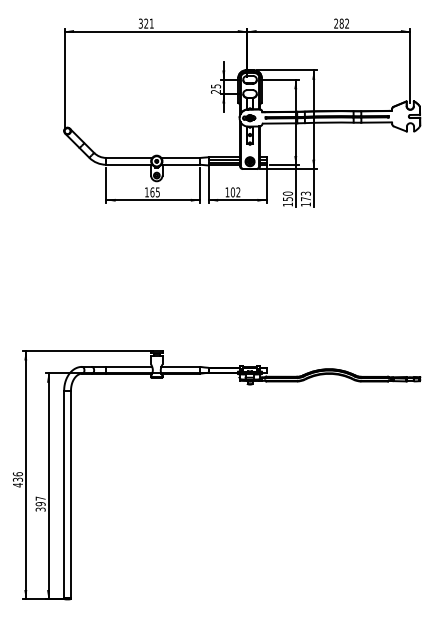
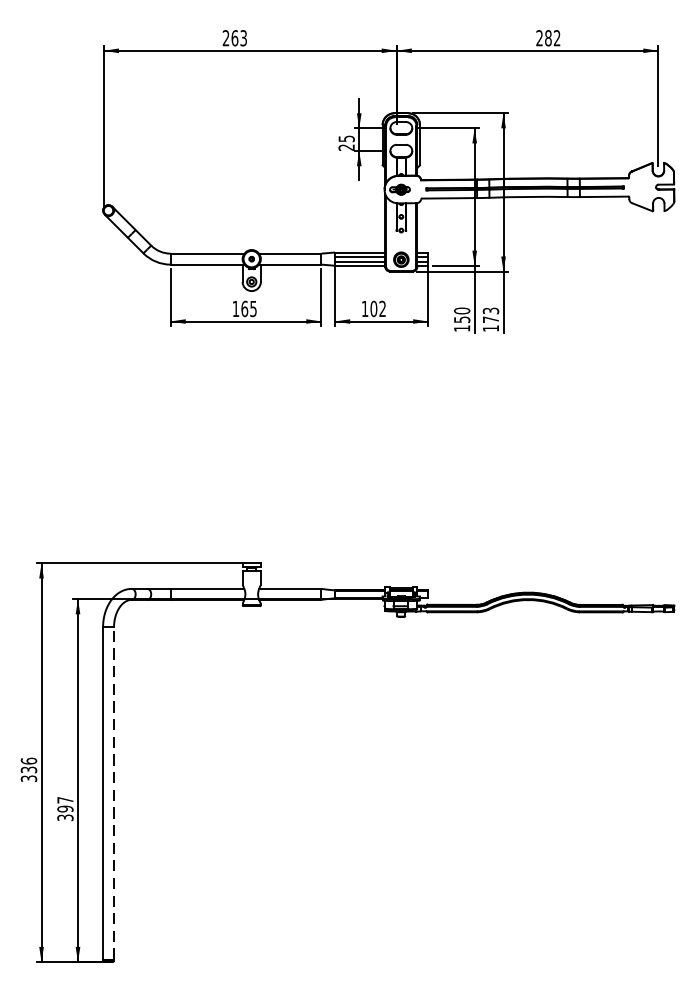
text: (145, 23) -> (233, 37), 321 -> 263
text: (17, 485) -> (28, 779), 436 -> 336
line: (70, 494) -> (113, 793), solid -> dashed

